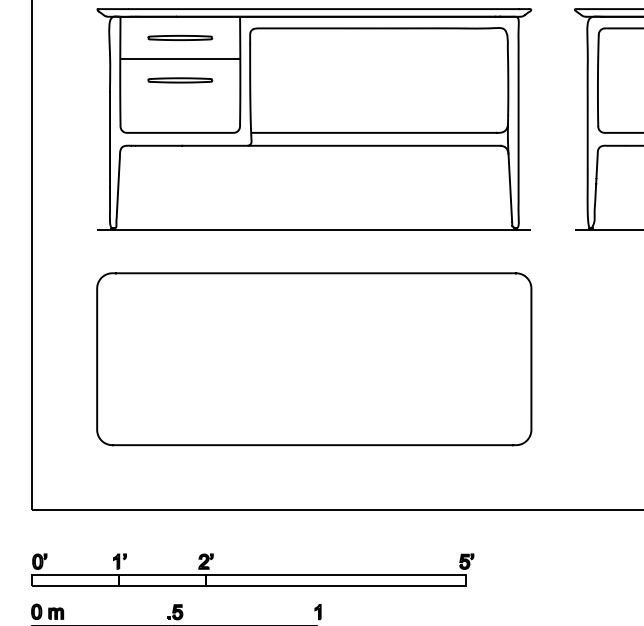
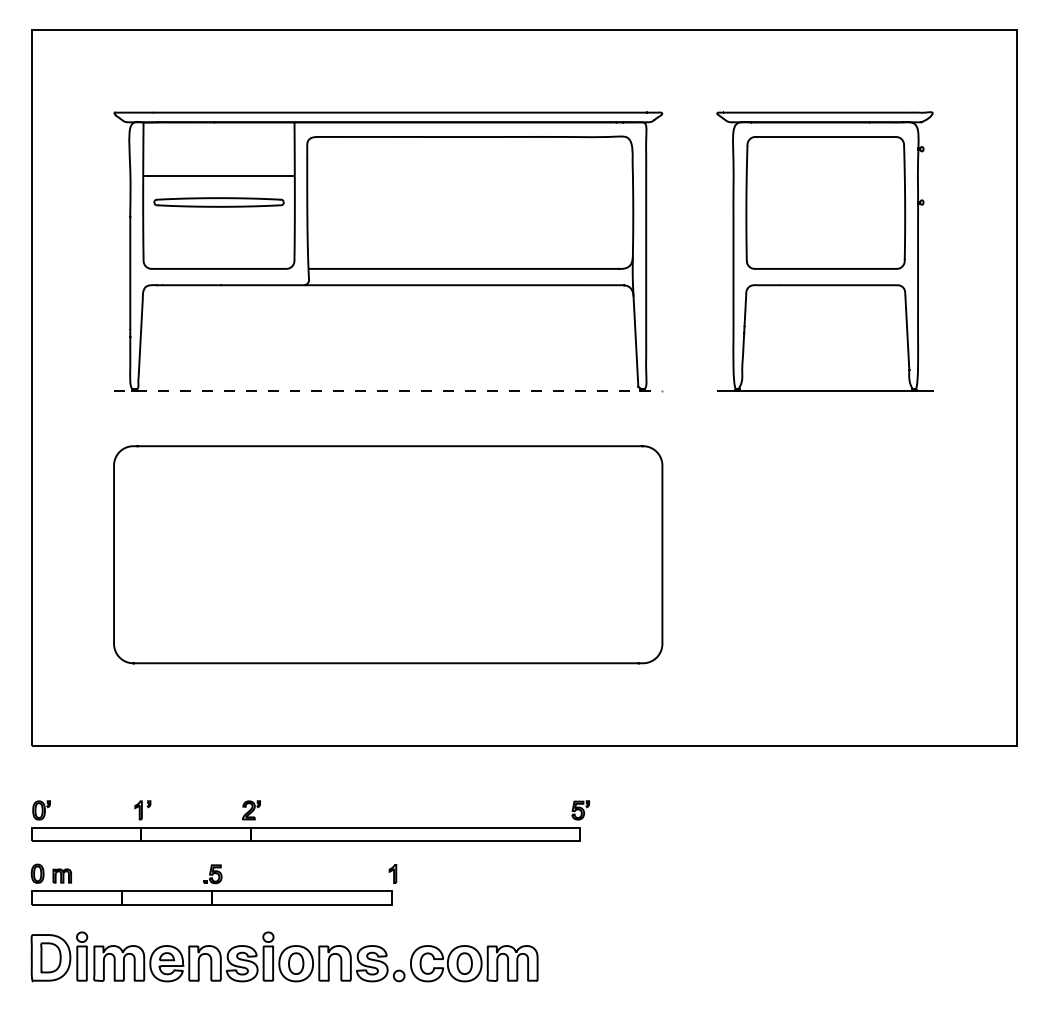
part: (179, 37) -> (218, 148), removed
part: (179, 80) -> (218, 202), size x1.6
line: (314, 229) -> (388, 391), solid -> dashed

